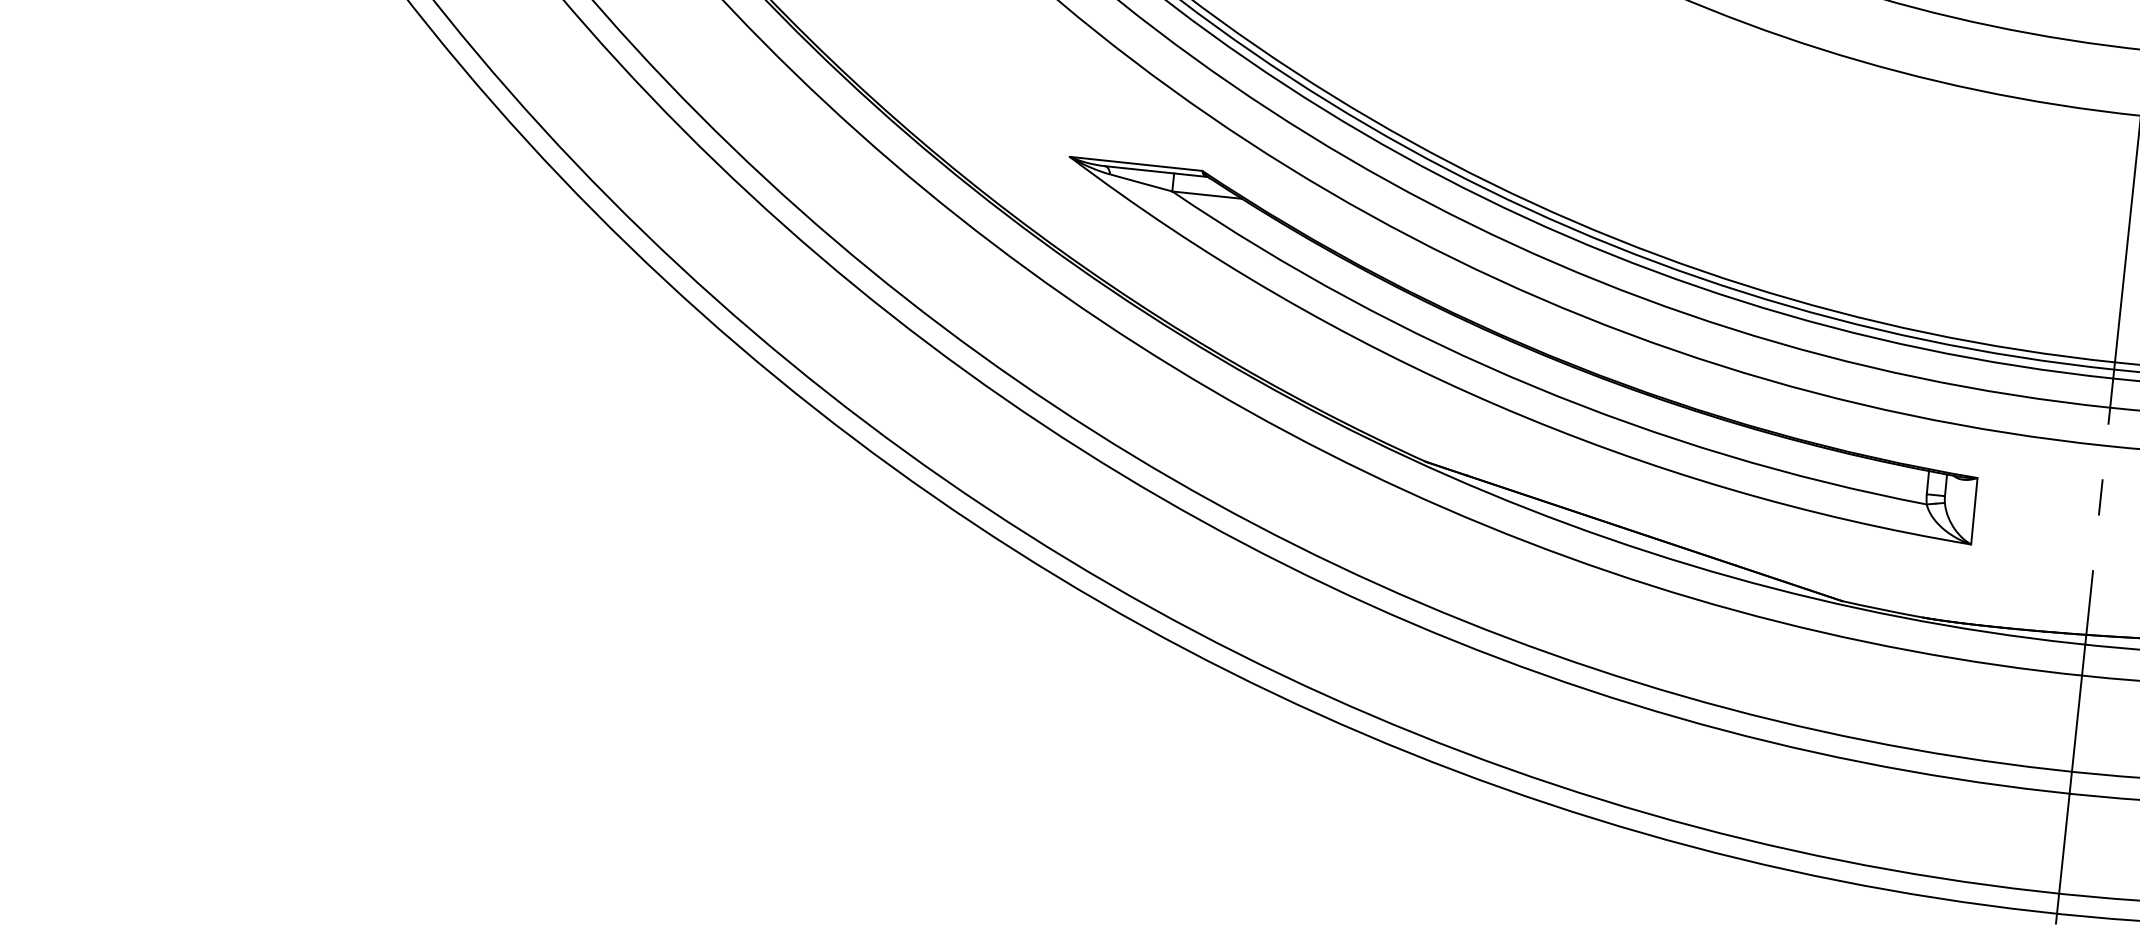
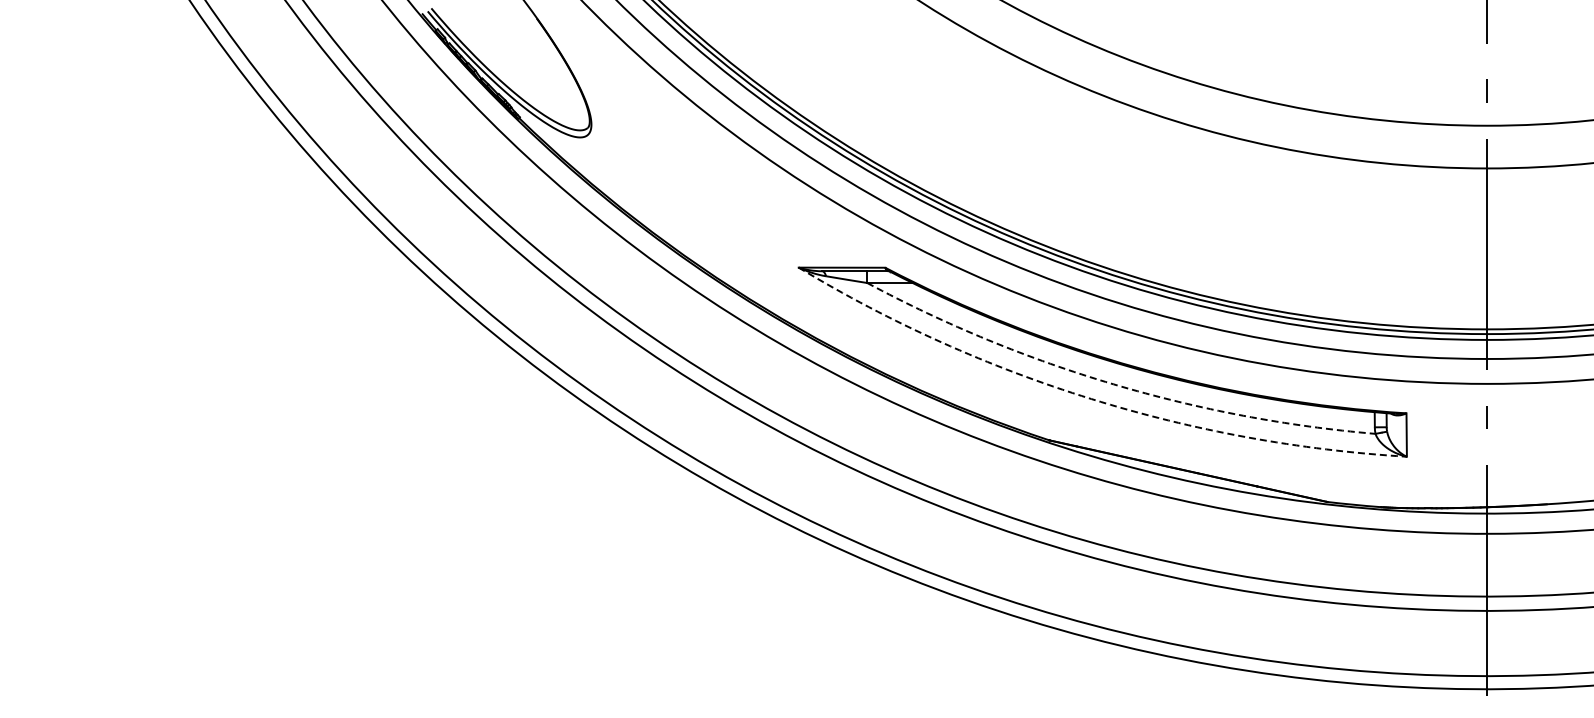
arc: (1533, 386) -> (1113, 384), solid -> dashed
arc: (1497, 406) -> (1091, 399), solid -> dashed

